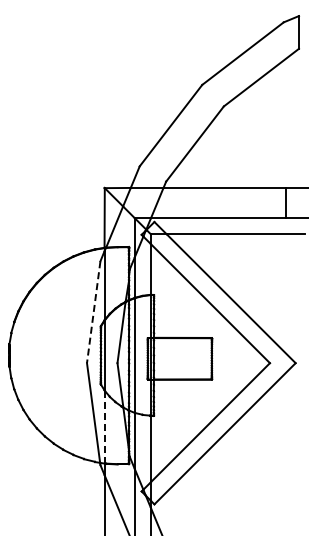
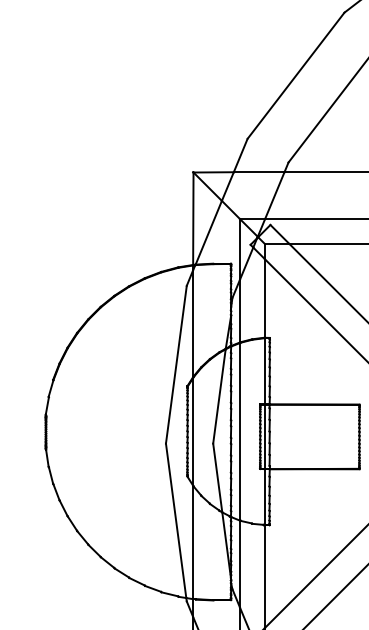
line: (93, 312) -> (176, 365), dashed -> solid
line: (104, 426) -> (193, 541), dashed -> solid

